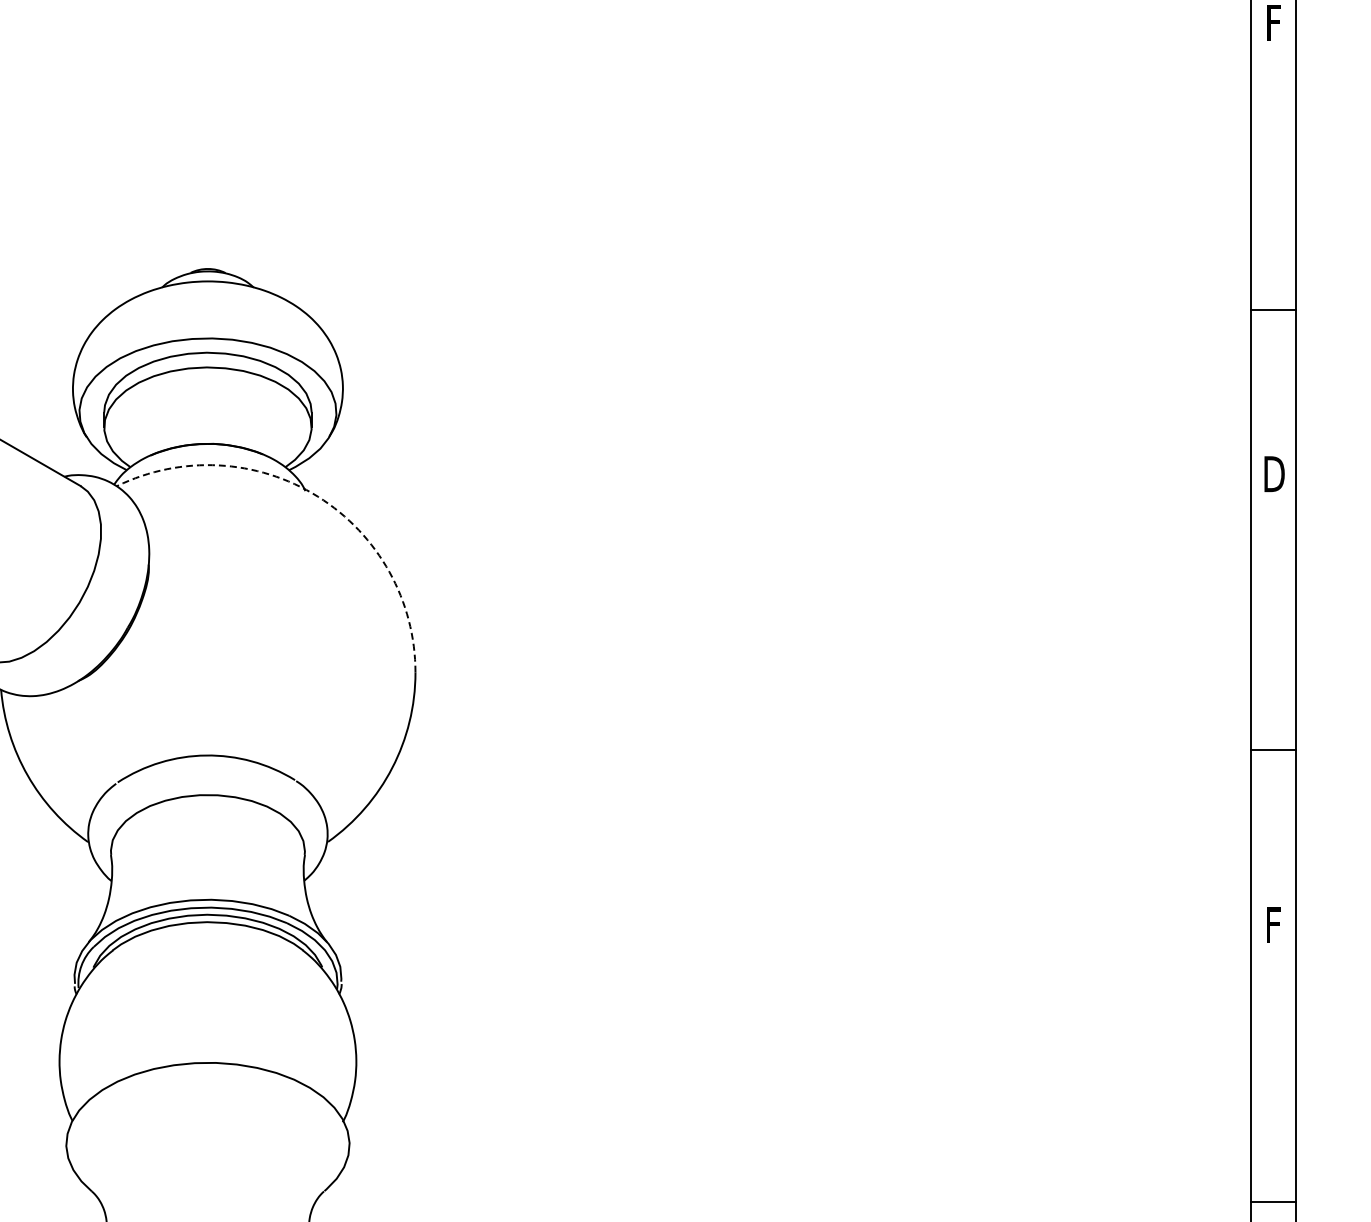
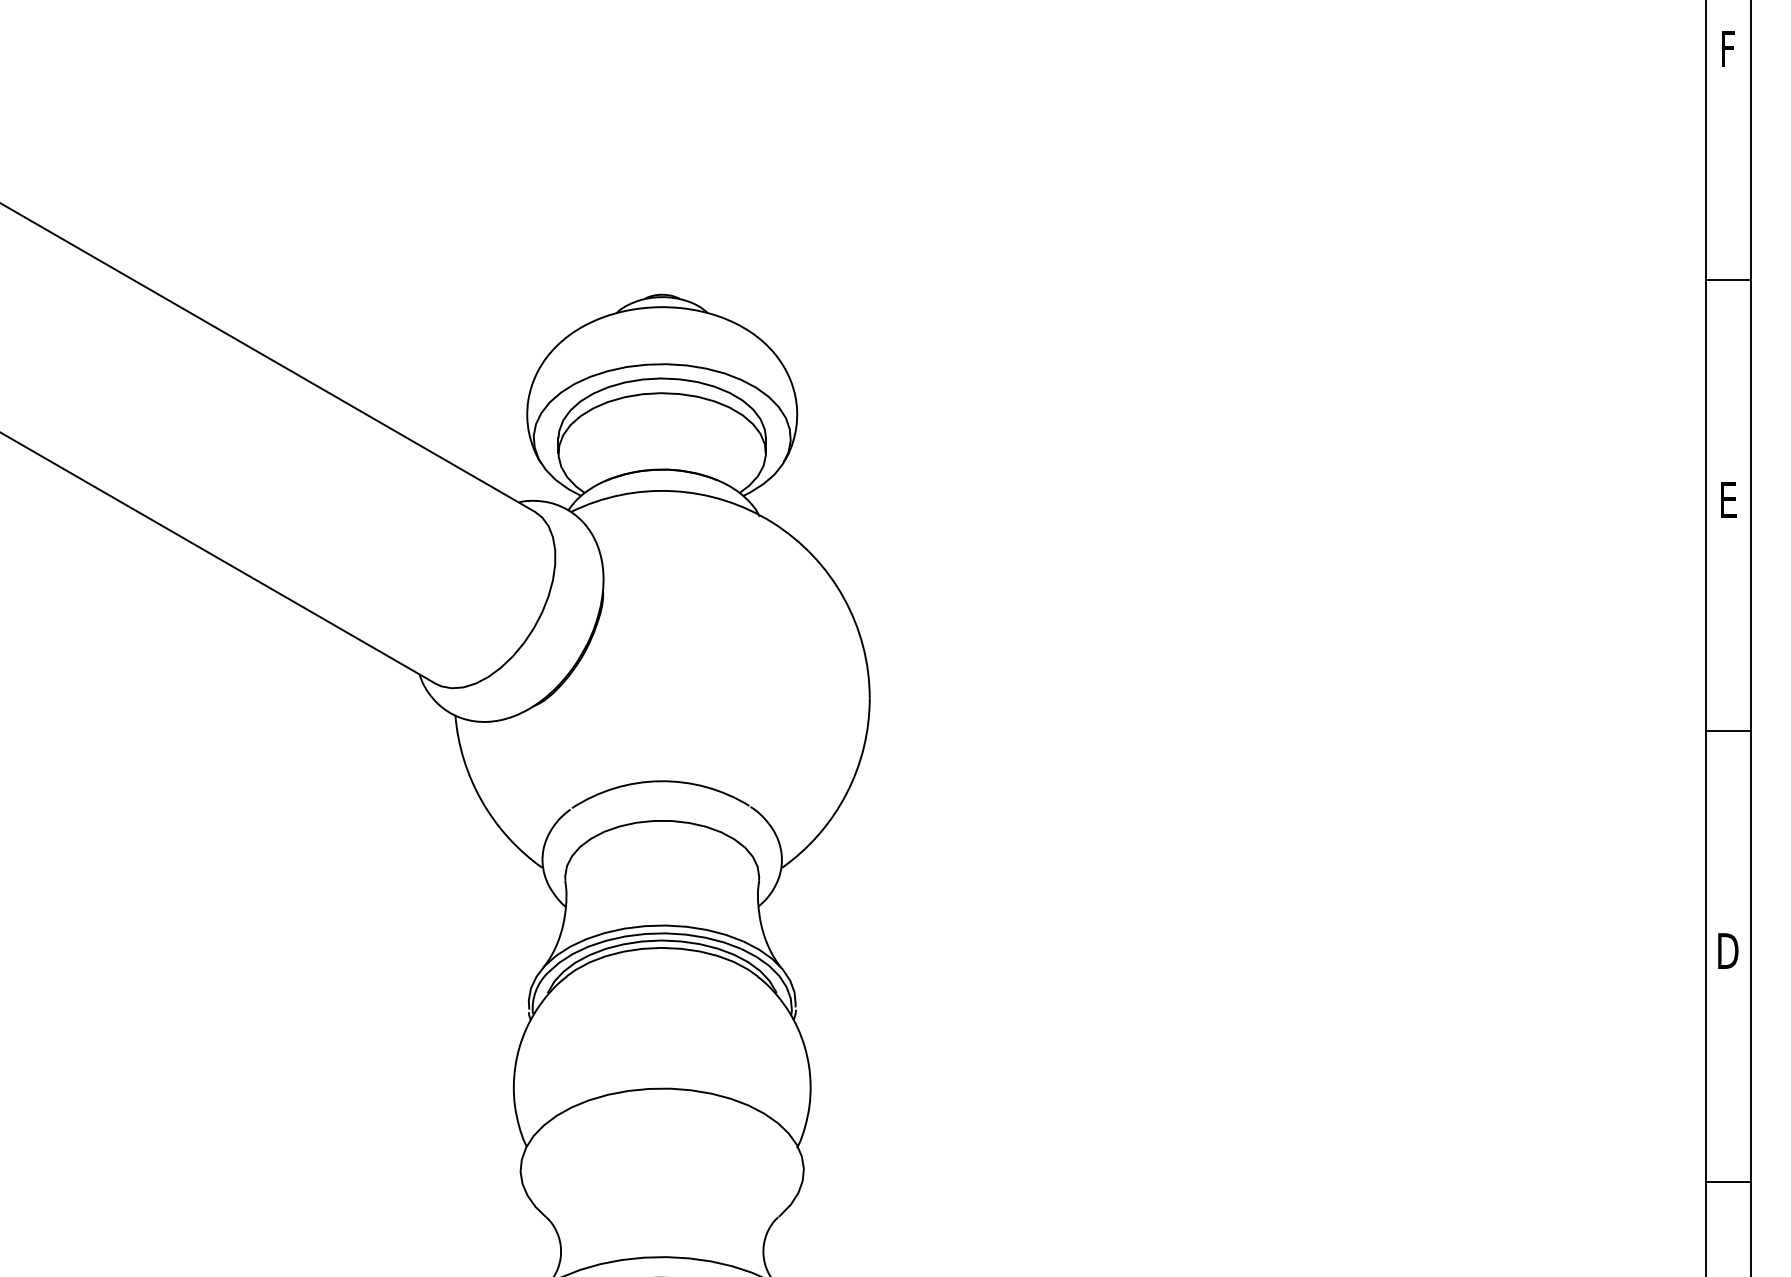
line: (1273, 309) -> (1727, 279), moved
text: (1274, 473) -> (1728, 499), D -> E
arc: (318, 496) -> (772, 522), dashed -> solid
line: (1273, 749) -> (1727, 730), moved
text: (1274, 924) -> (1728, 950), F -> D
line: (1273, 1201) -> (1727, 1181), moved

